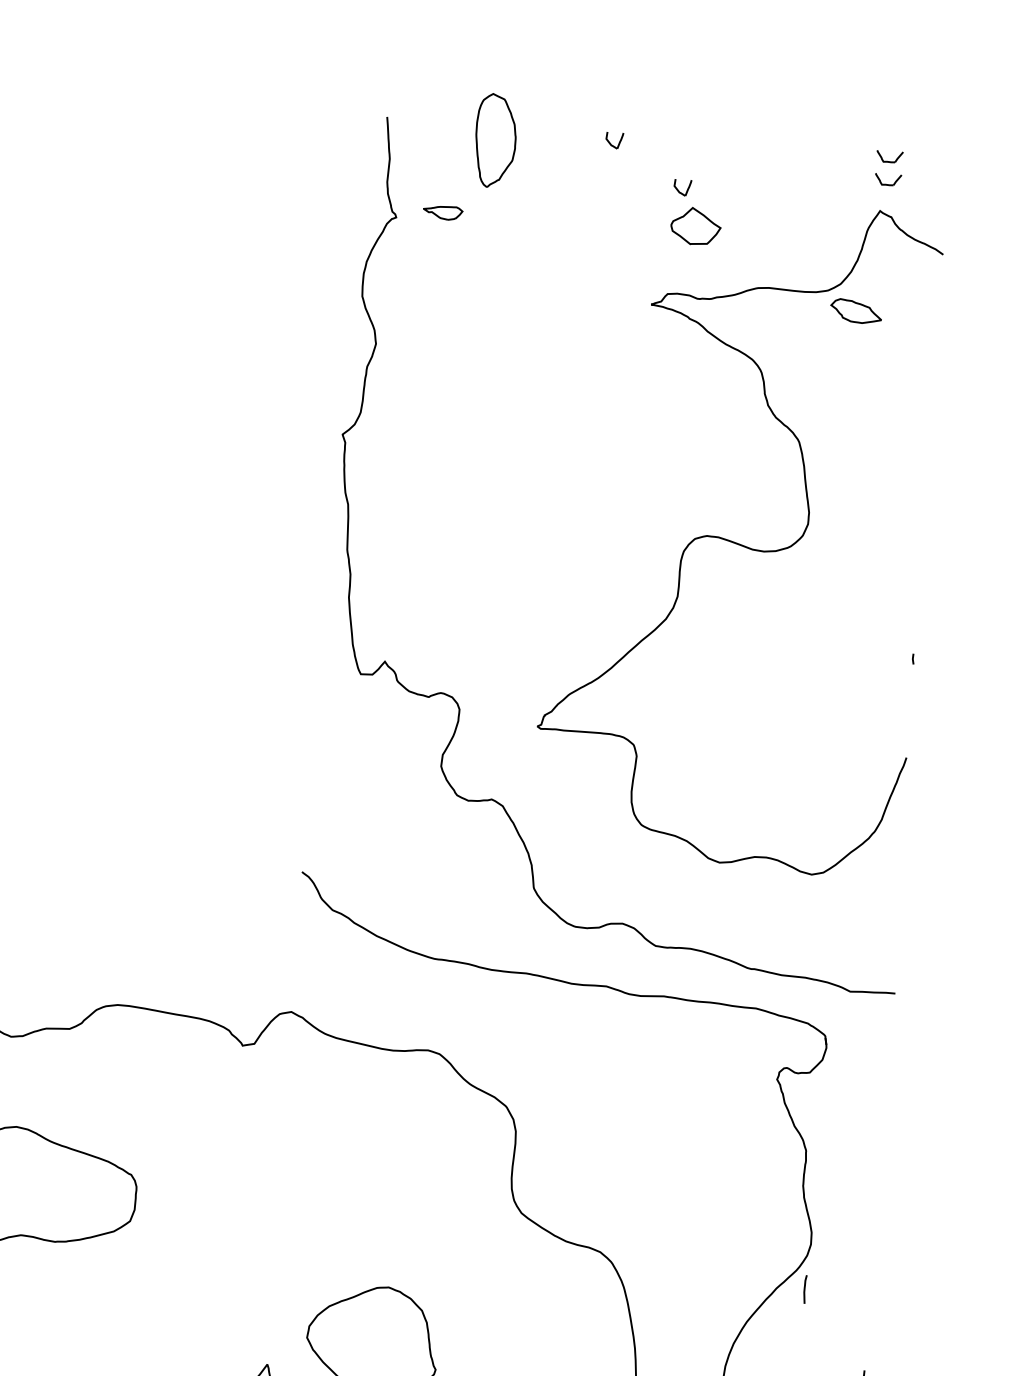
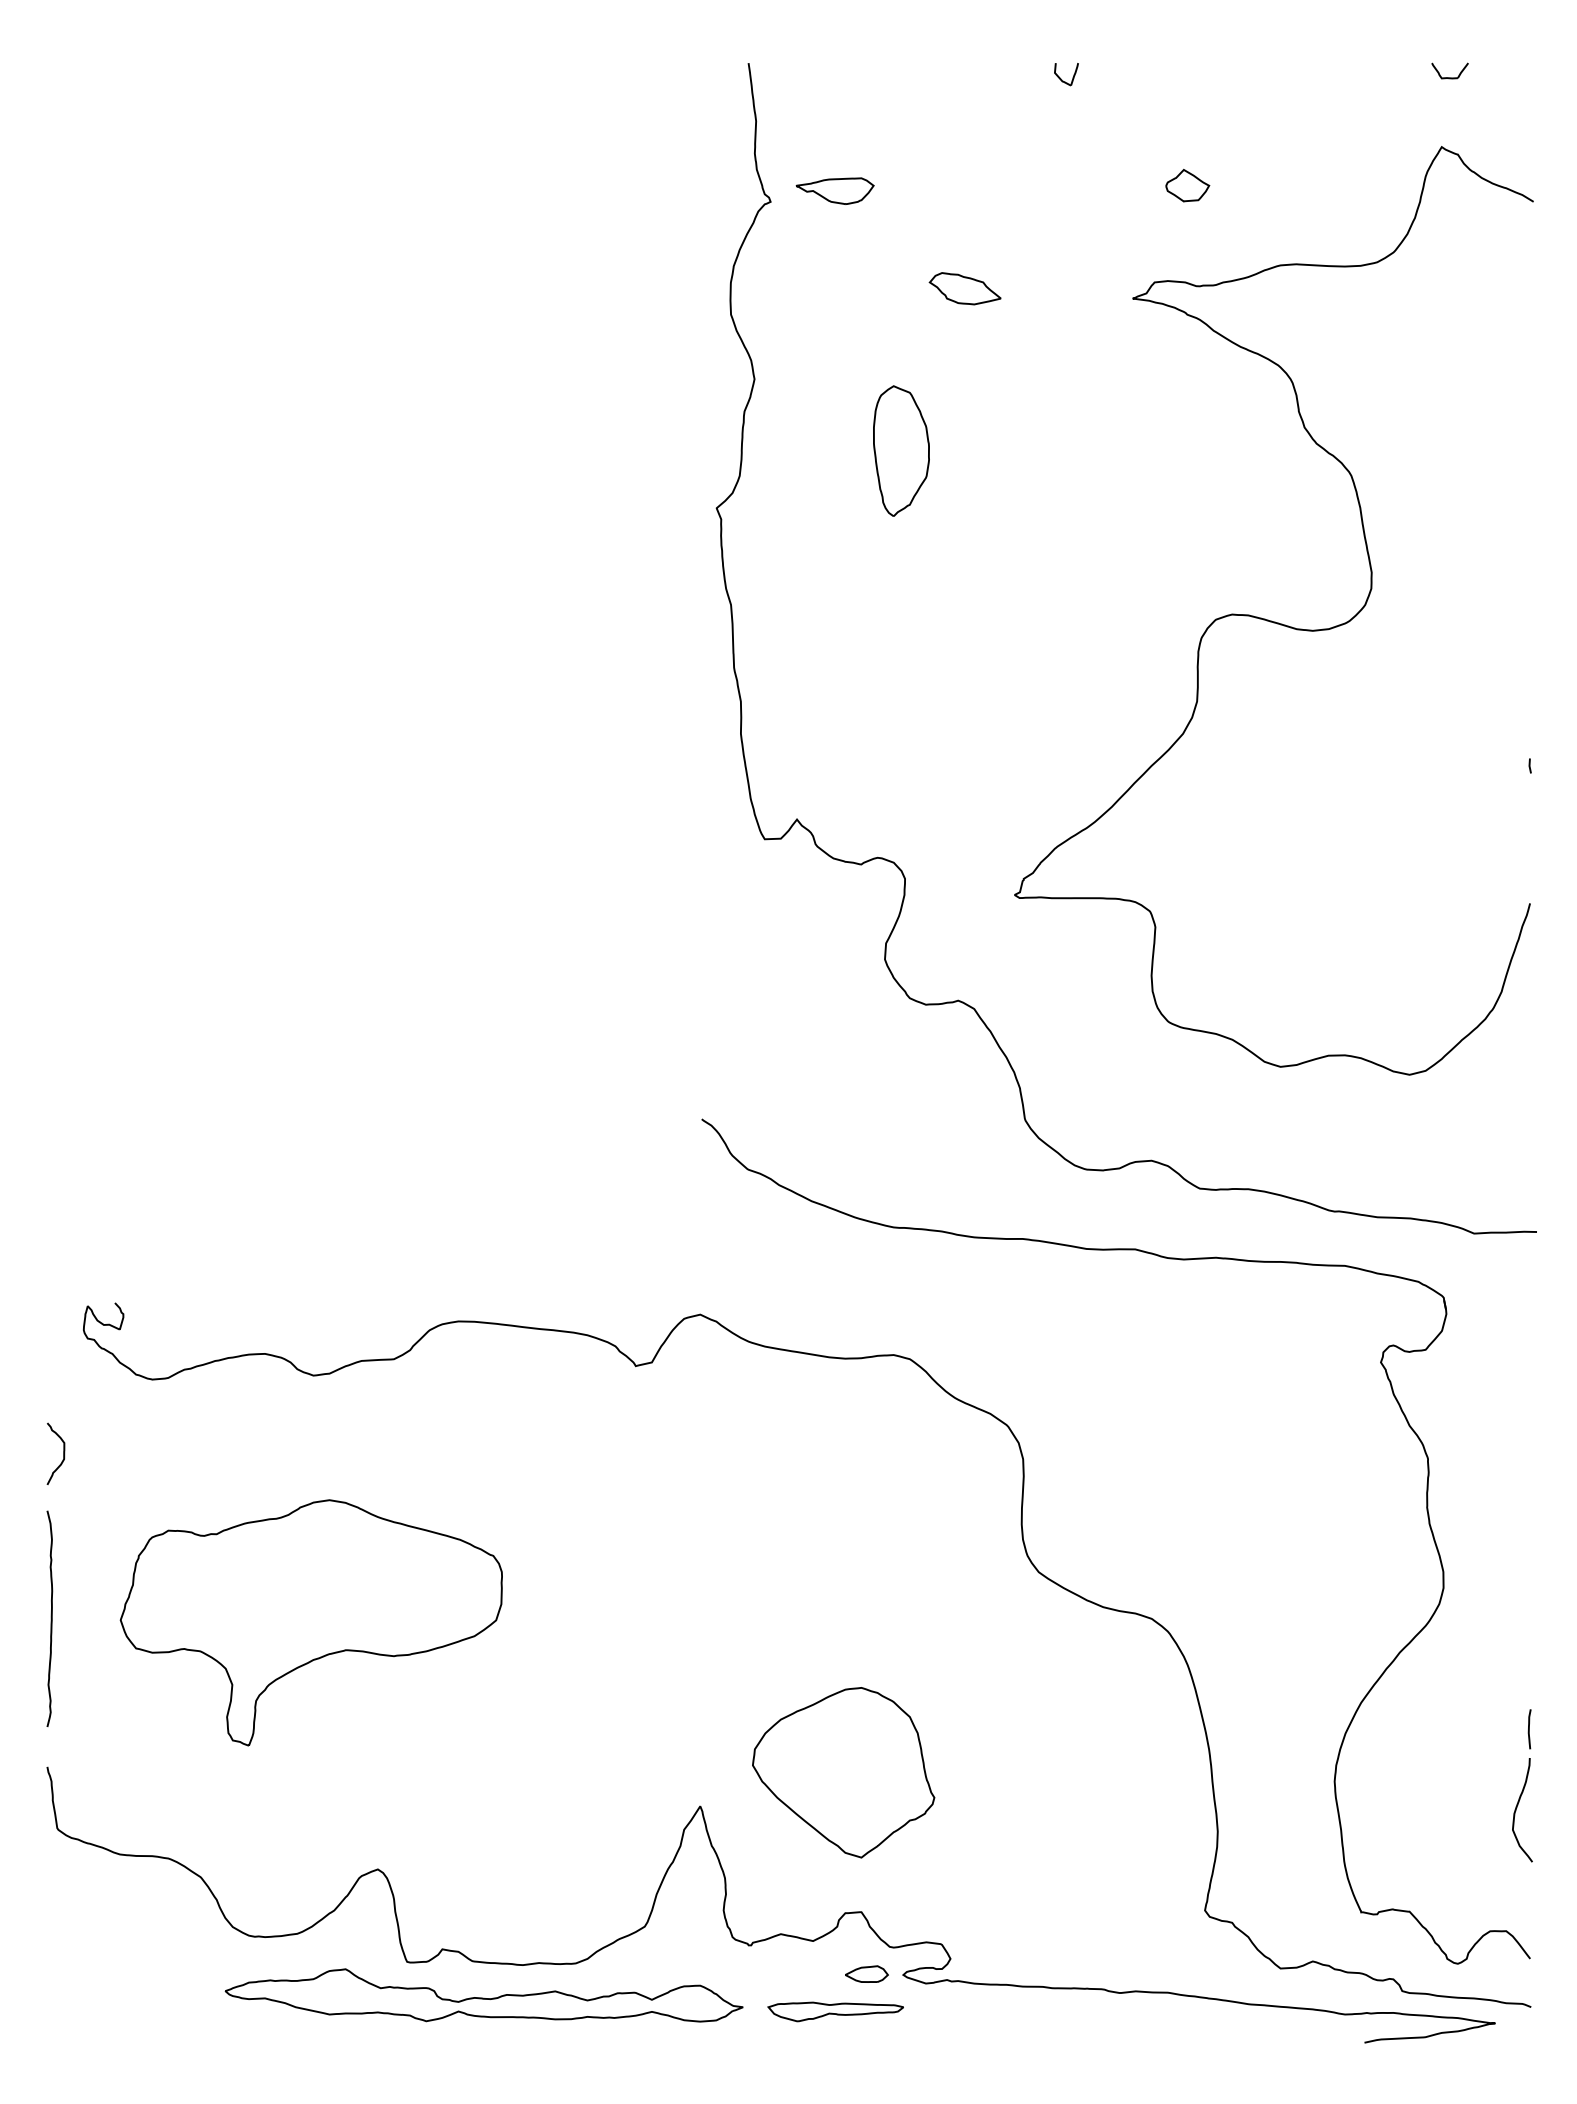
part: (495, 140) -> (901, 450), moved
part: (887, 184) -> (1449, 109), removed
part: (678, 190) -> (1160, 137), removed
part: (442, 212) -> (834, 190), size x1.43
part: (695, 226) -> (1187, 185), size x0.62
part: (855, 311) -> (964, 288), moved
curve: (804, 1289) -> (1529, 1729), moved

